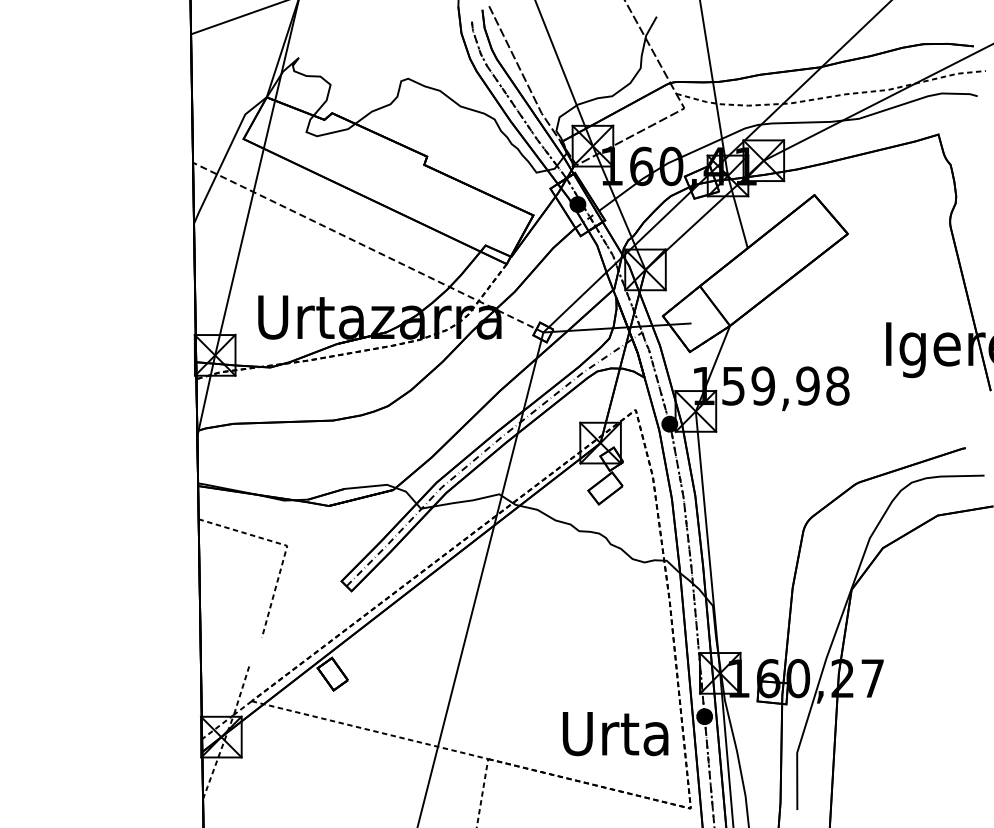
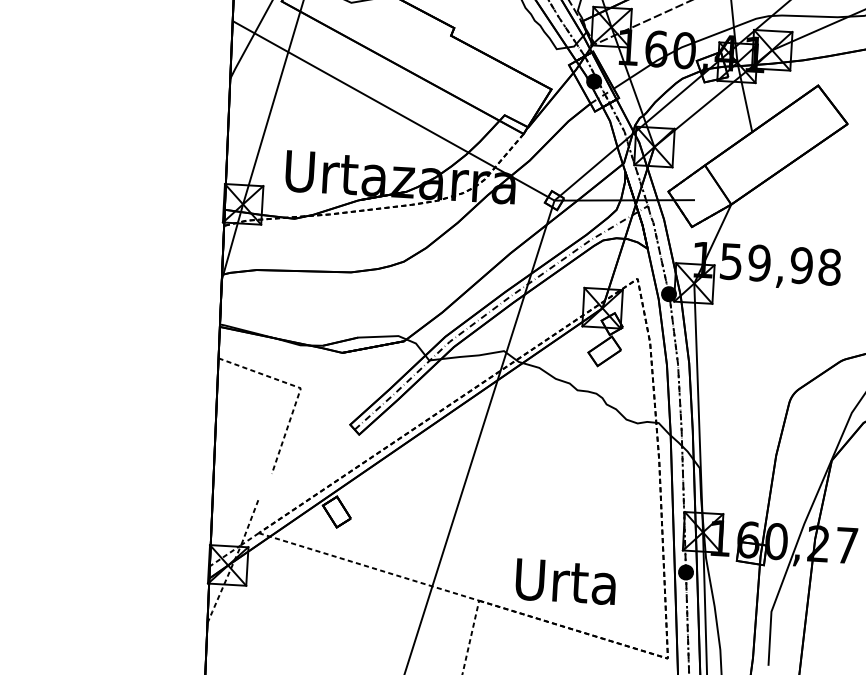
line: (368, 247) -> (393, 110), dashed -> solid
text: (615, 734) -> (565, 582), moved

